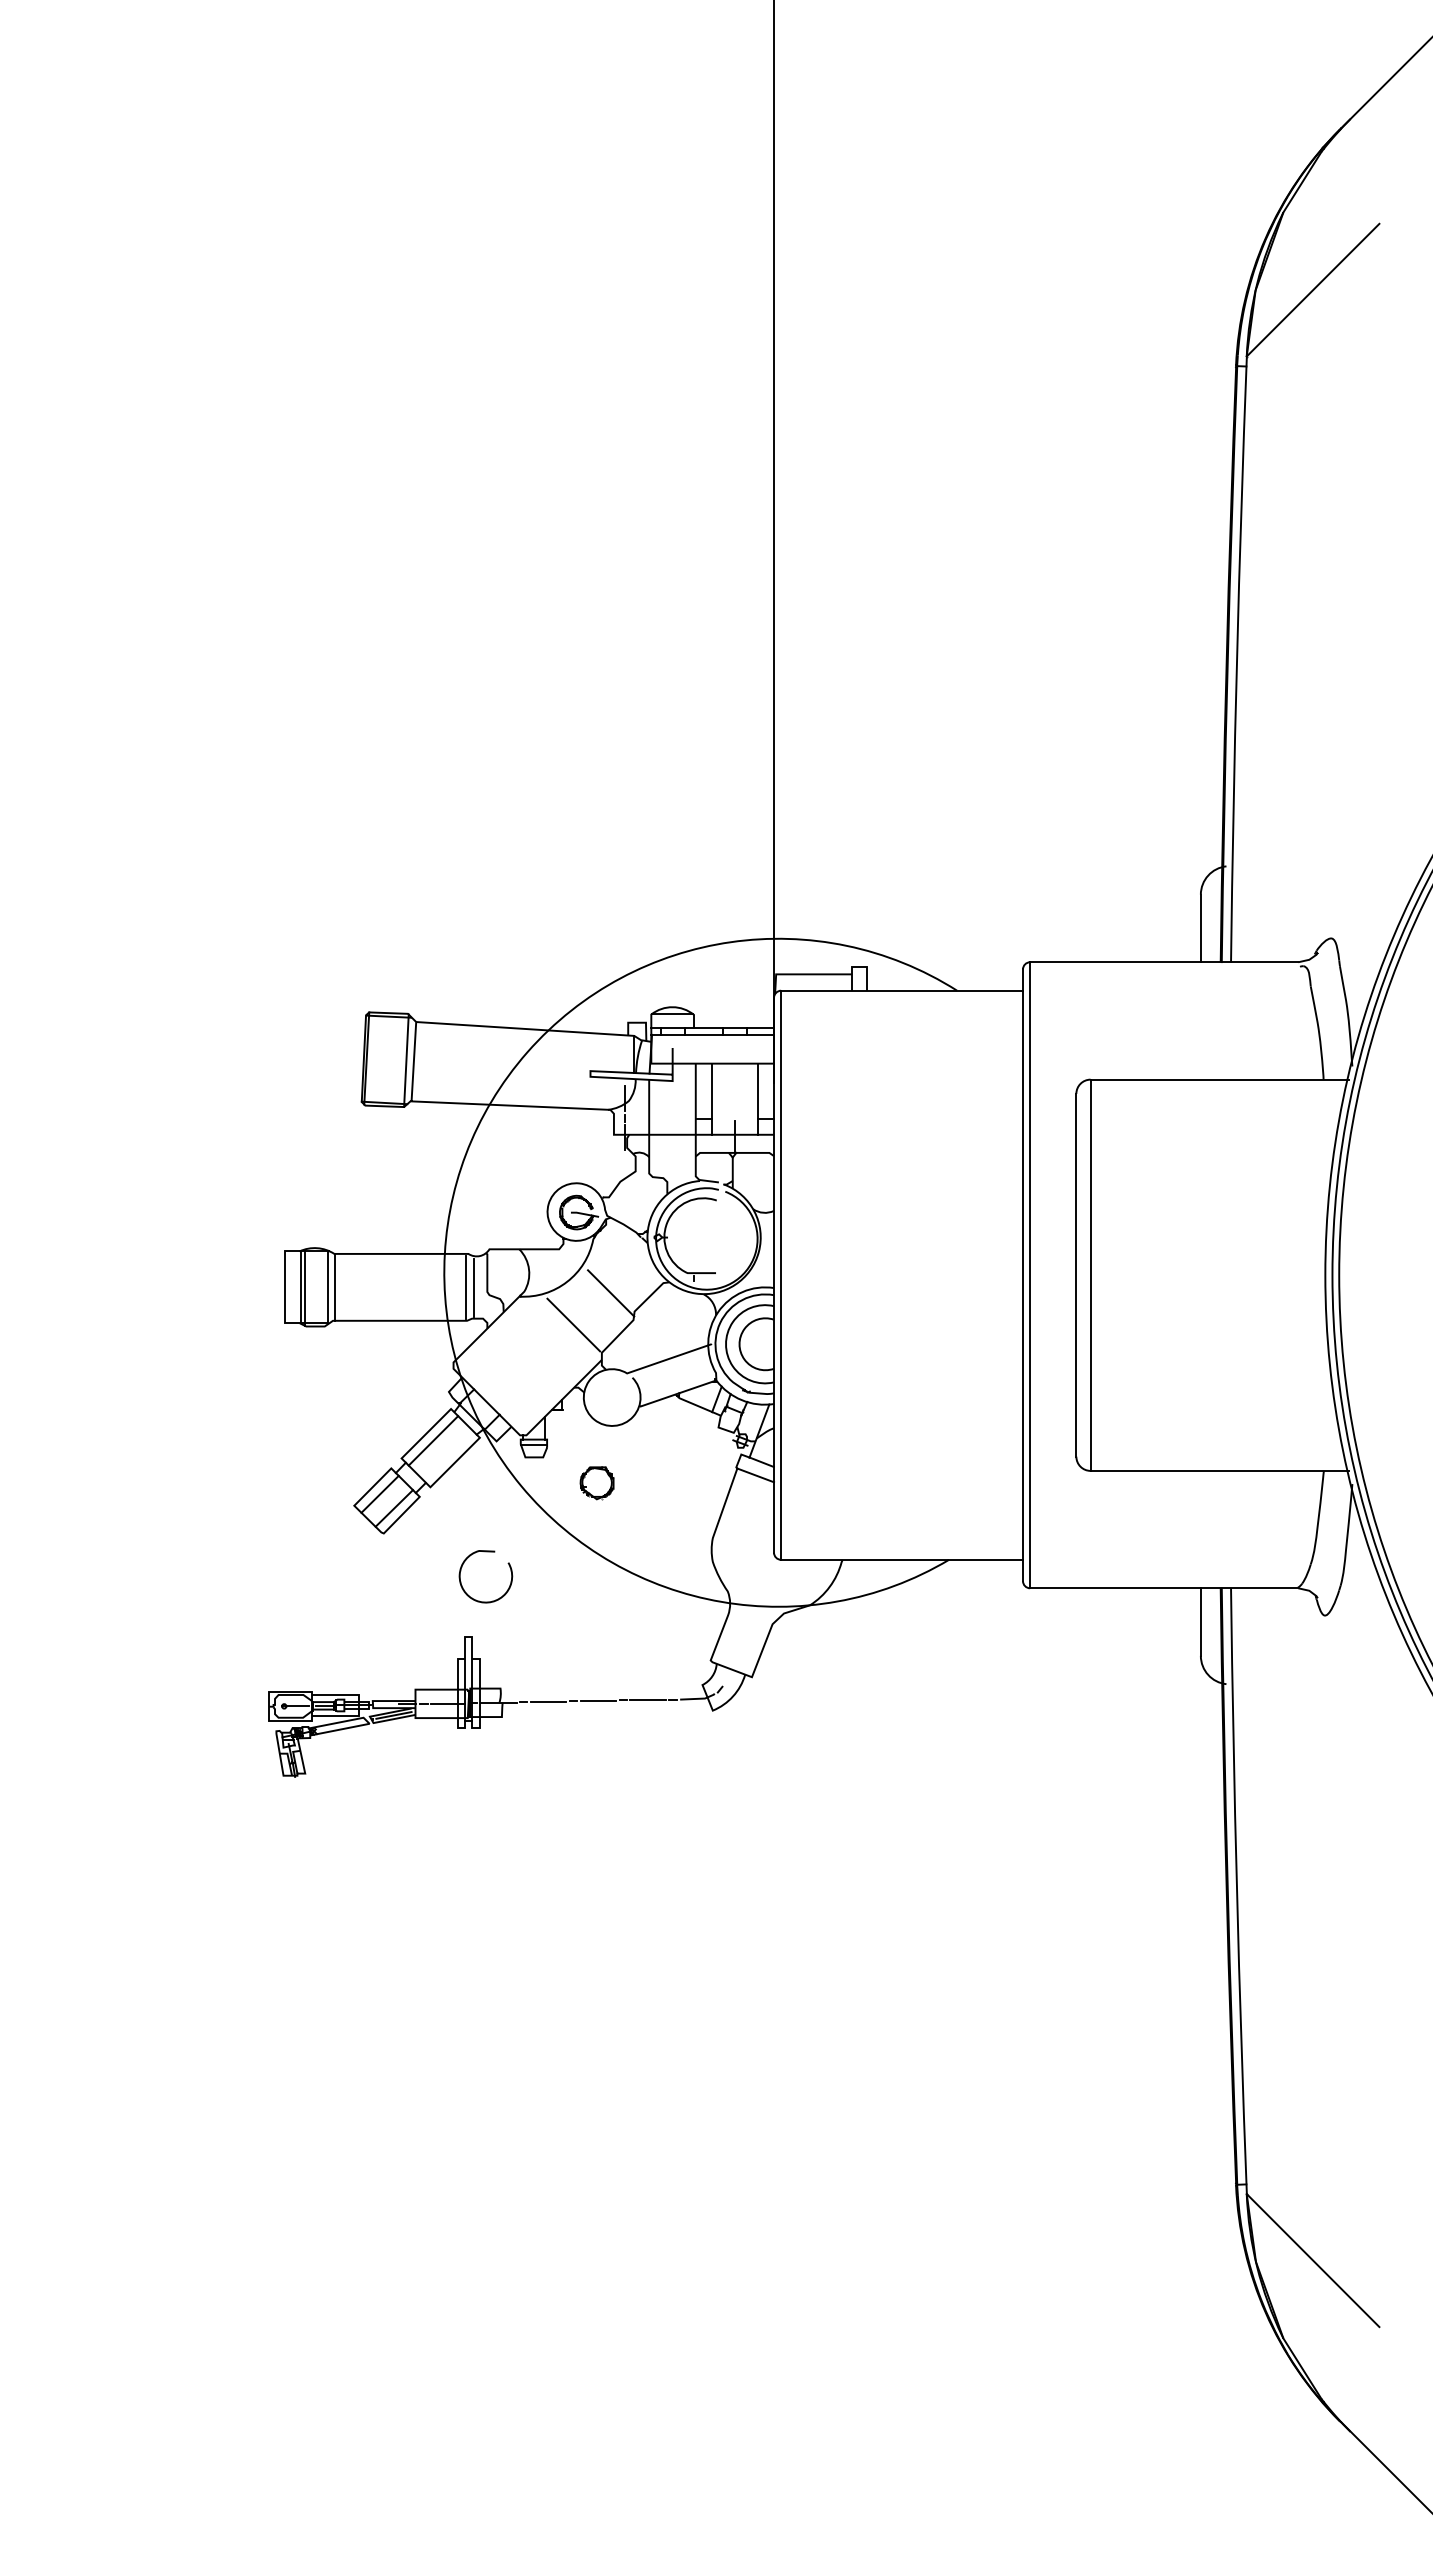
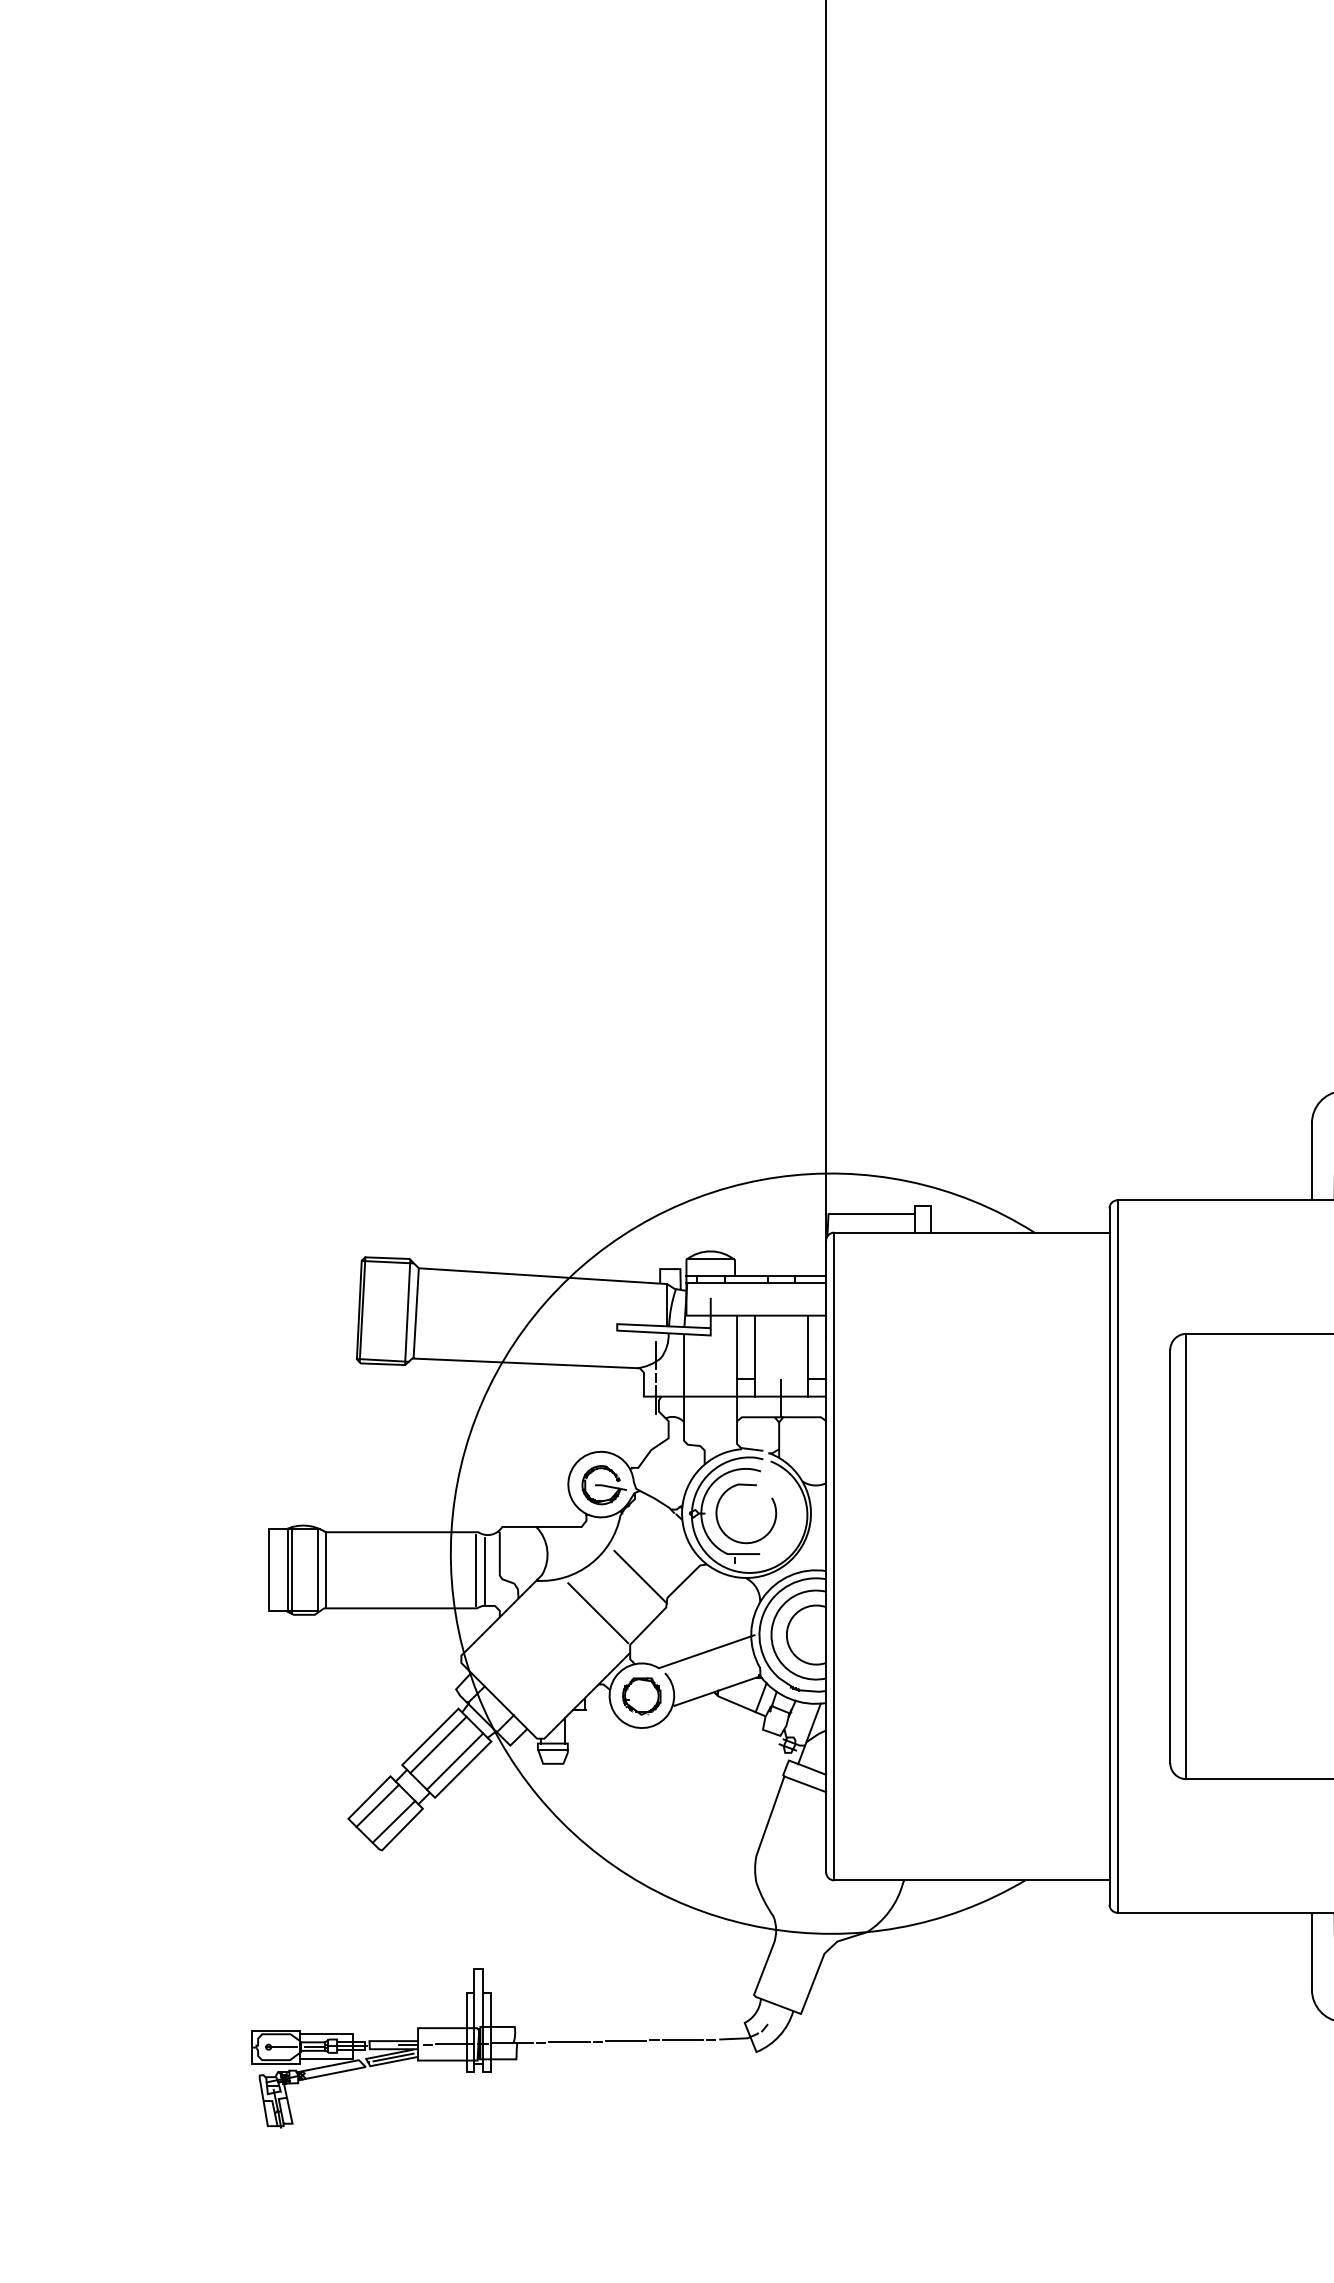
line: (447, 1455) -> (454, 1761), added
part: (596, 1483) -> (641, 1696), moved
curve: (485, 1552) -> (745, 1486), moved

